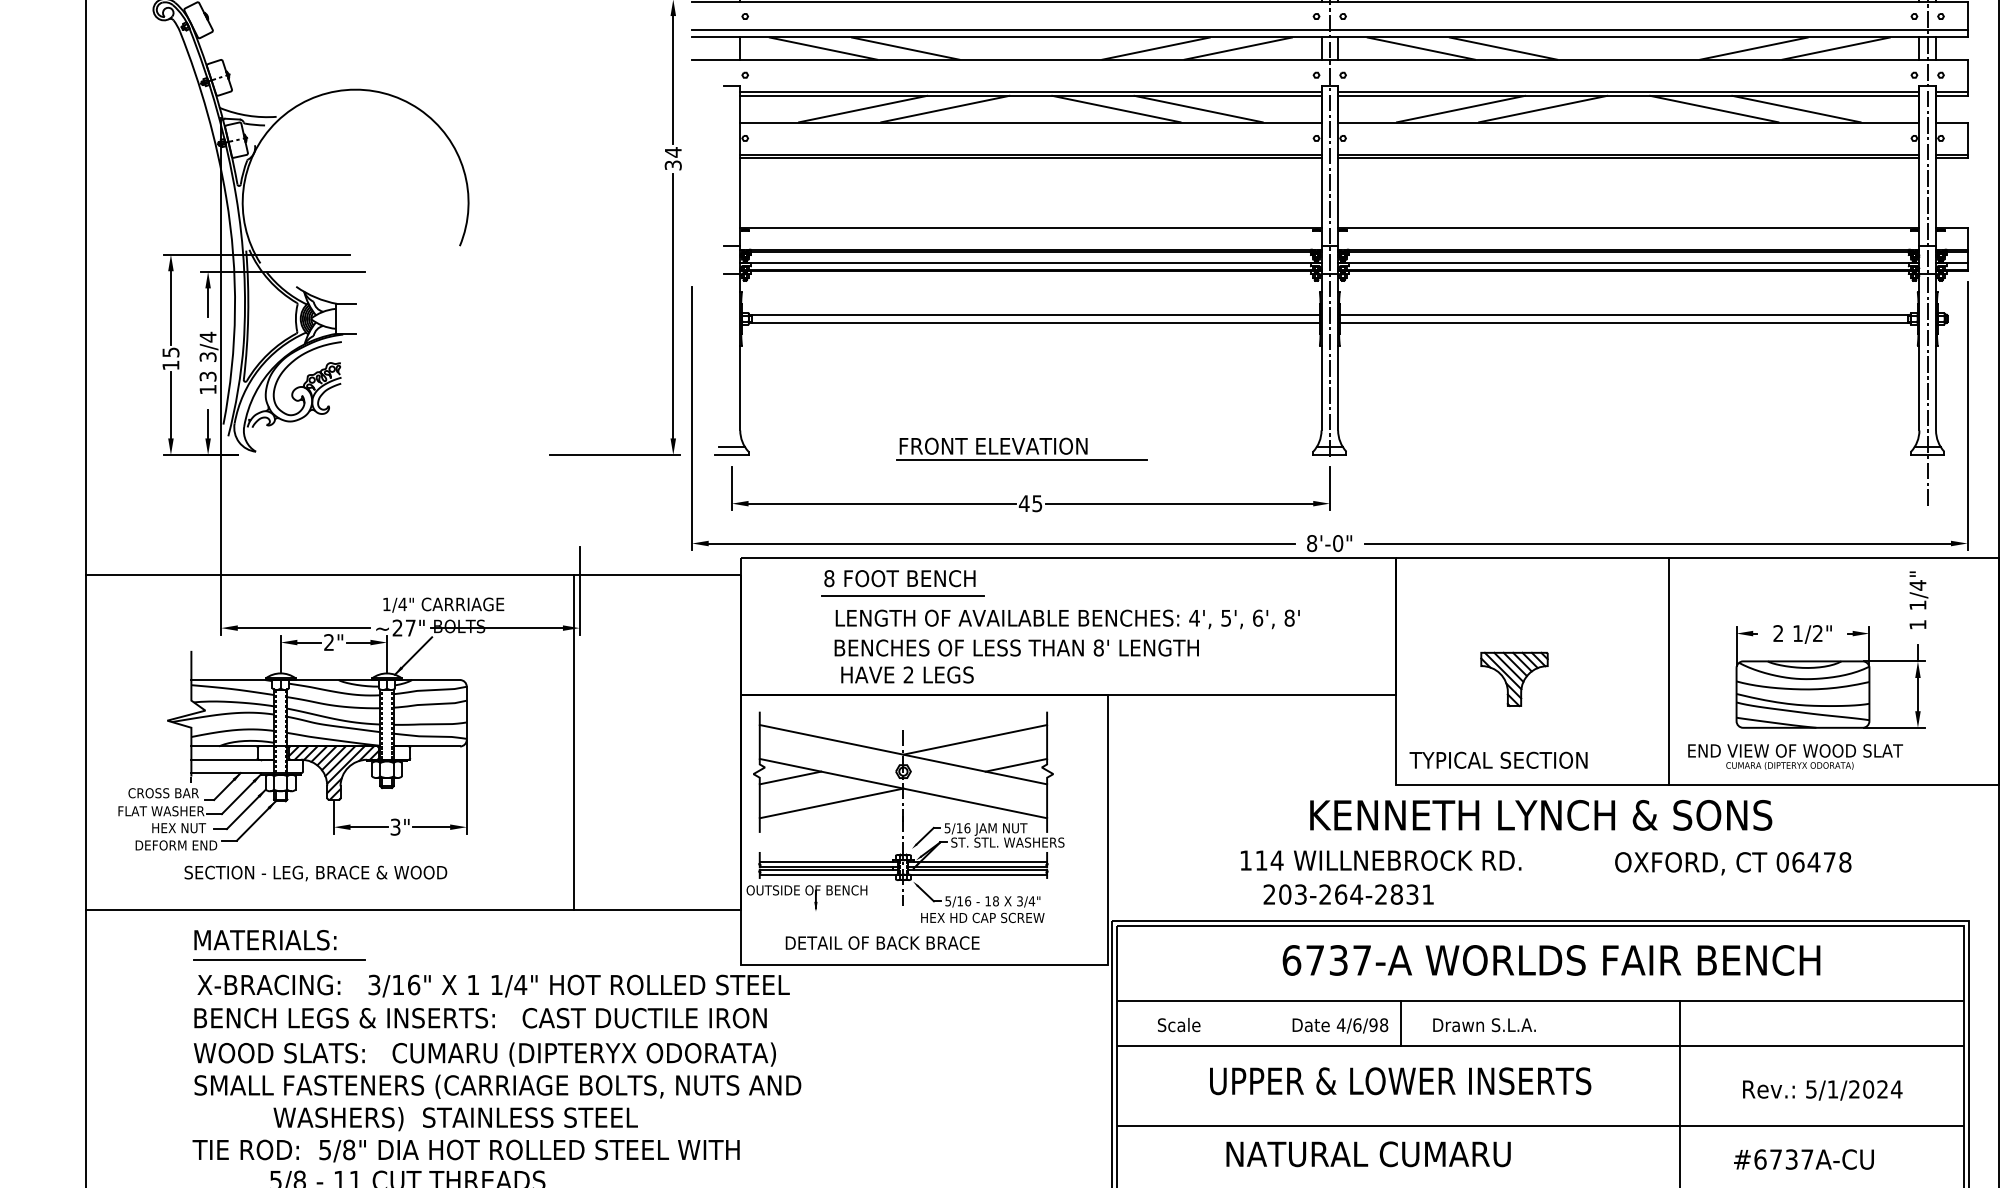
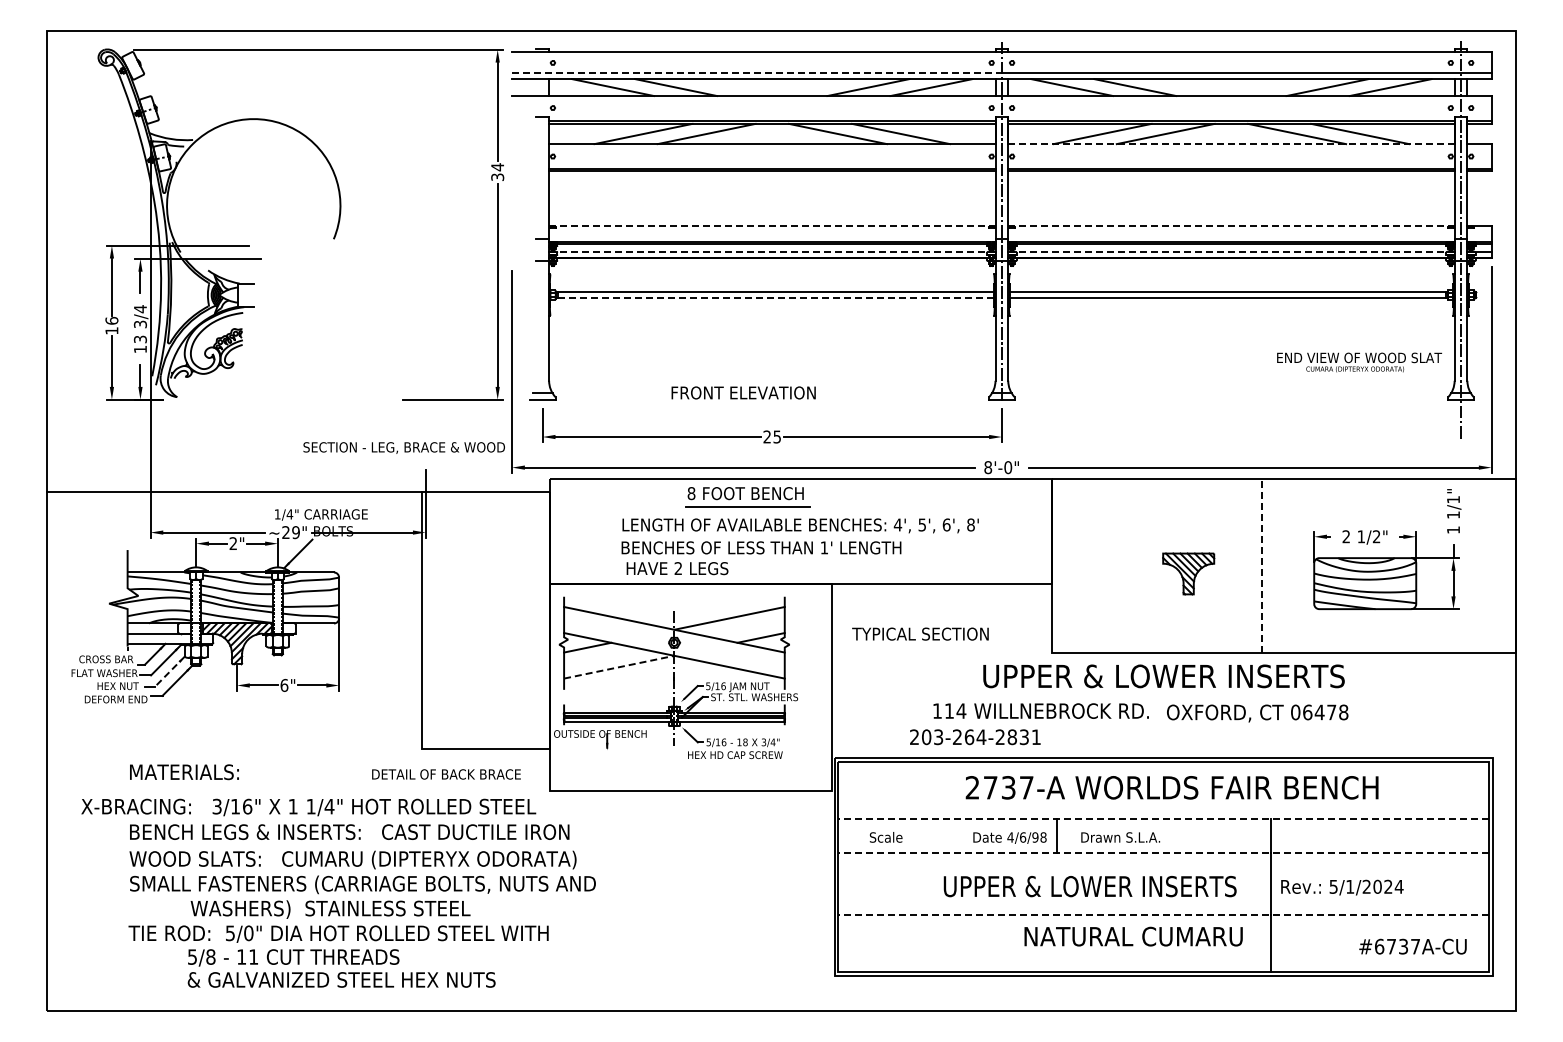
line: (1011, 30) -> (757, 73), solid -> dashed
line: (1627, 122) -> (1230, 144), solid -> dashed
line: (1031, 228) -> (772, 225), solid -> dashed
line: (1627, 228) -> (1230, 225), solid -> dashed
line: (1031, 263) -> (772, 252), solid -> dashed
line: (1627, 263) -> (1230, 252), solid -> dashed
line: (1036, 321) -> (776, 297), solid -> dashed
text: (170, 351) -> (111, 320), 15 -> 16
line: (1022, 460) -> (765, 403), removed
text: (1024, 502) -> (767, 436), 45 -> 25
part: (902, 583) -> (747, 497), moved
text: (1917, 585) -> (1453, 499), 1/4" -> 1/1"
text: (409, 628) -> (295, 532), ~27" -> ~29"
text: (1098, 647) -> (824, 547), 8' -> 1'
line: (1669, 670) -> (1262, 565), solid -> dashed
part: (1514, 678) -> (1188, 573), moved
text: (1795, 756) -> (1359, 362), moved
text: (1498, 759) -> (920, 633), moved
line: (831, 803) -> (619, 667), solid -> dashed
line: (245, 810) -> (169, 672), solid -> dashed
text: (1540, 815) -> (1163, 676), KENNETH LYNCH & SONS -> UPPER & LOWER INSERTS
text: (395, 825) -> (284, 684), 3" -> 6"
text: (1733, 863) -> (1257, 713), moved
text: (314, 872) -> (403, 447), moved
text: (1348, 894) -> (975, 737), moved
line: (329, 909) -> (233, 748), removed
text: (882, 943) -> (446, 774), moved
line: (279, 960) -> (195, 787), removed
text: (1291, 960) -> (972, 787), 6737-A -> 2737-A
text: (493, 986) -> (308, 807), moved
line: (1540, 1001) -> (1163, 819), solid -> dashed
line: (1540, 1046) -> (1163, 853), solid -> dashed
text: (1399, 1081) -> (1089, 886), moved
text: (1822, 1090) -> (1342, 887), moved
line: (1540, 1125) -> (1163, 914), solid -> dashed
text: (348, 1148) -> (248, 932), 5/8" -> 5/0"
text: (1368, 1154) -> (1133, 936), moved
text: (1803, 1159) -> (1412, 946), moved

